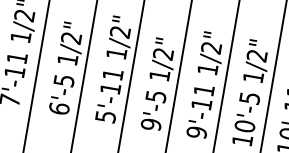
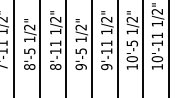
text: (59, 107) -> (29, 66), 6'-5 -> 8'-5
text: (105, 115) -> (55, 66), 5'-11 -> 8'-11

